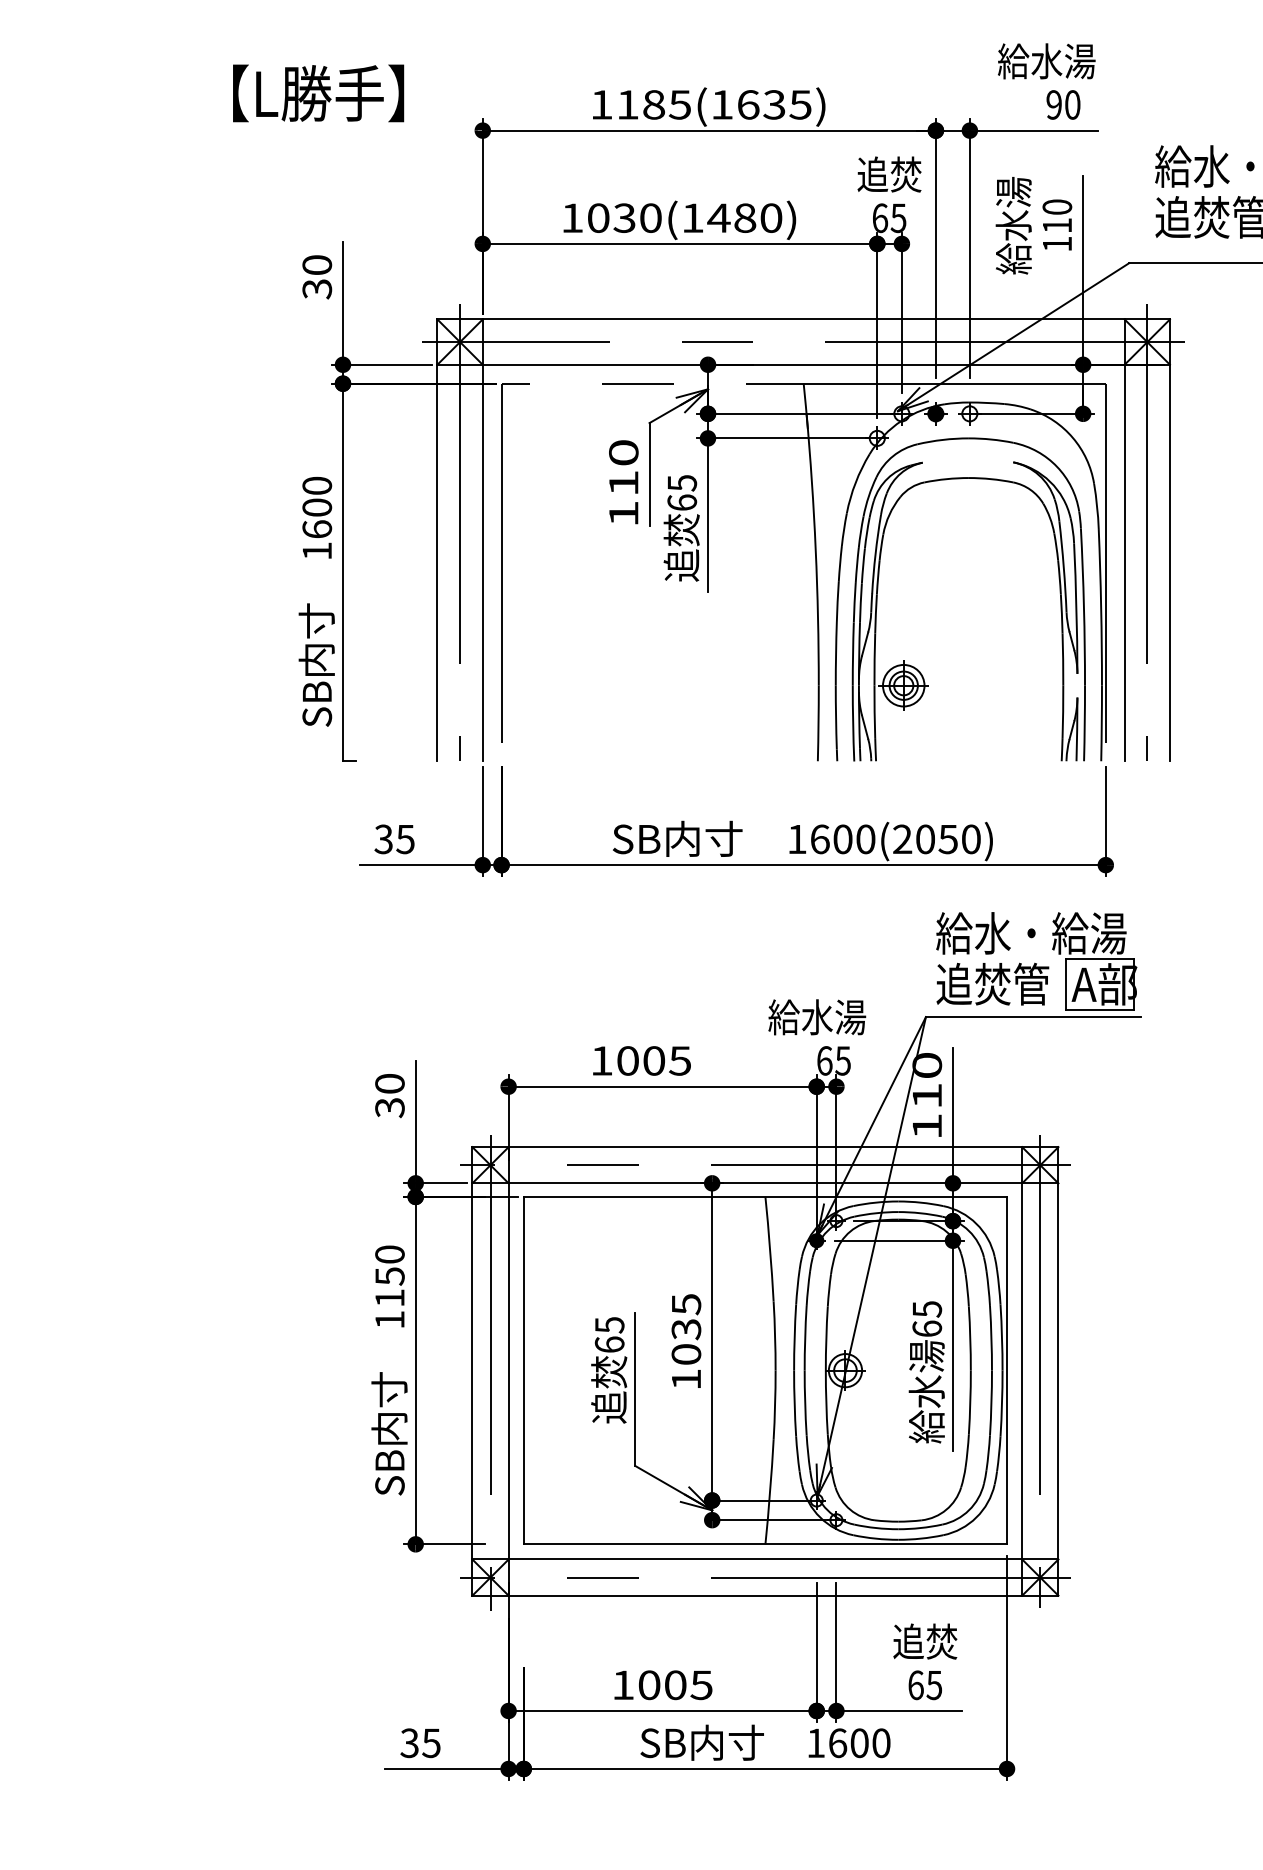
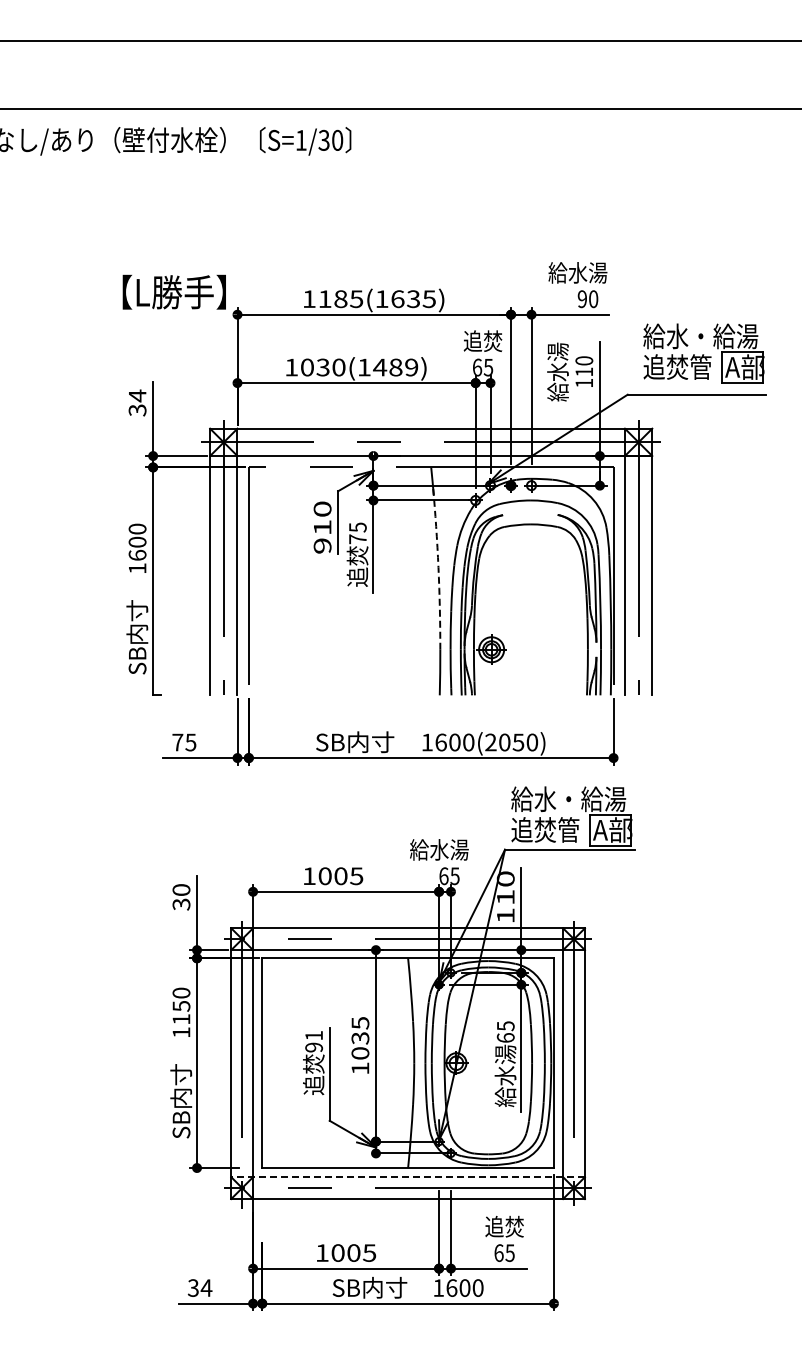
text: (317, 92) -> (173, 291), moved
text: (771, 218) -> (411, 367), 1030(1480) -> 1030(1489)
text: (317, 264) -> (137, 395), 30 -> 34
text: (681, 503) -> (357, 539), 65 -> 75
text: (623, 512) -> (322, 545), 110 -> 910
arc: (815, 549) -> (438, 567), solid -> dashed
text: (383, 839) -> (177, 742), 35 -> 75
text: (610, 1334) -> (314, 1041), 65 -> 91
line: (766, 1560) -> (408, 1177), solid -> dashed
text: (431, 1742) -> (206, 1287), 35 -> 34

